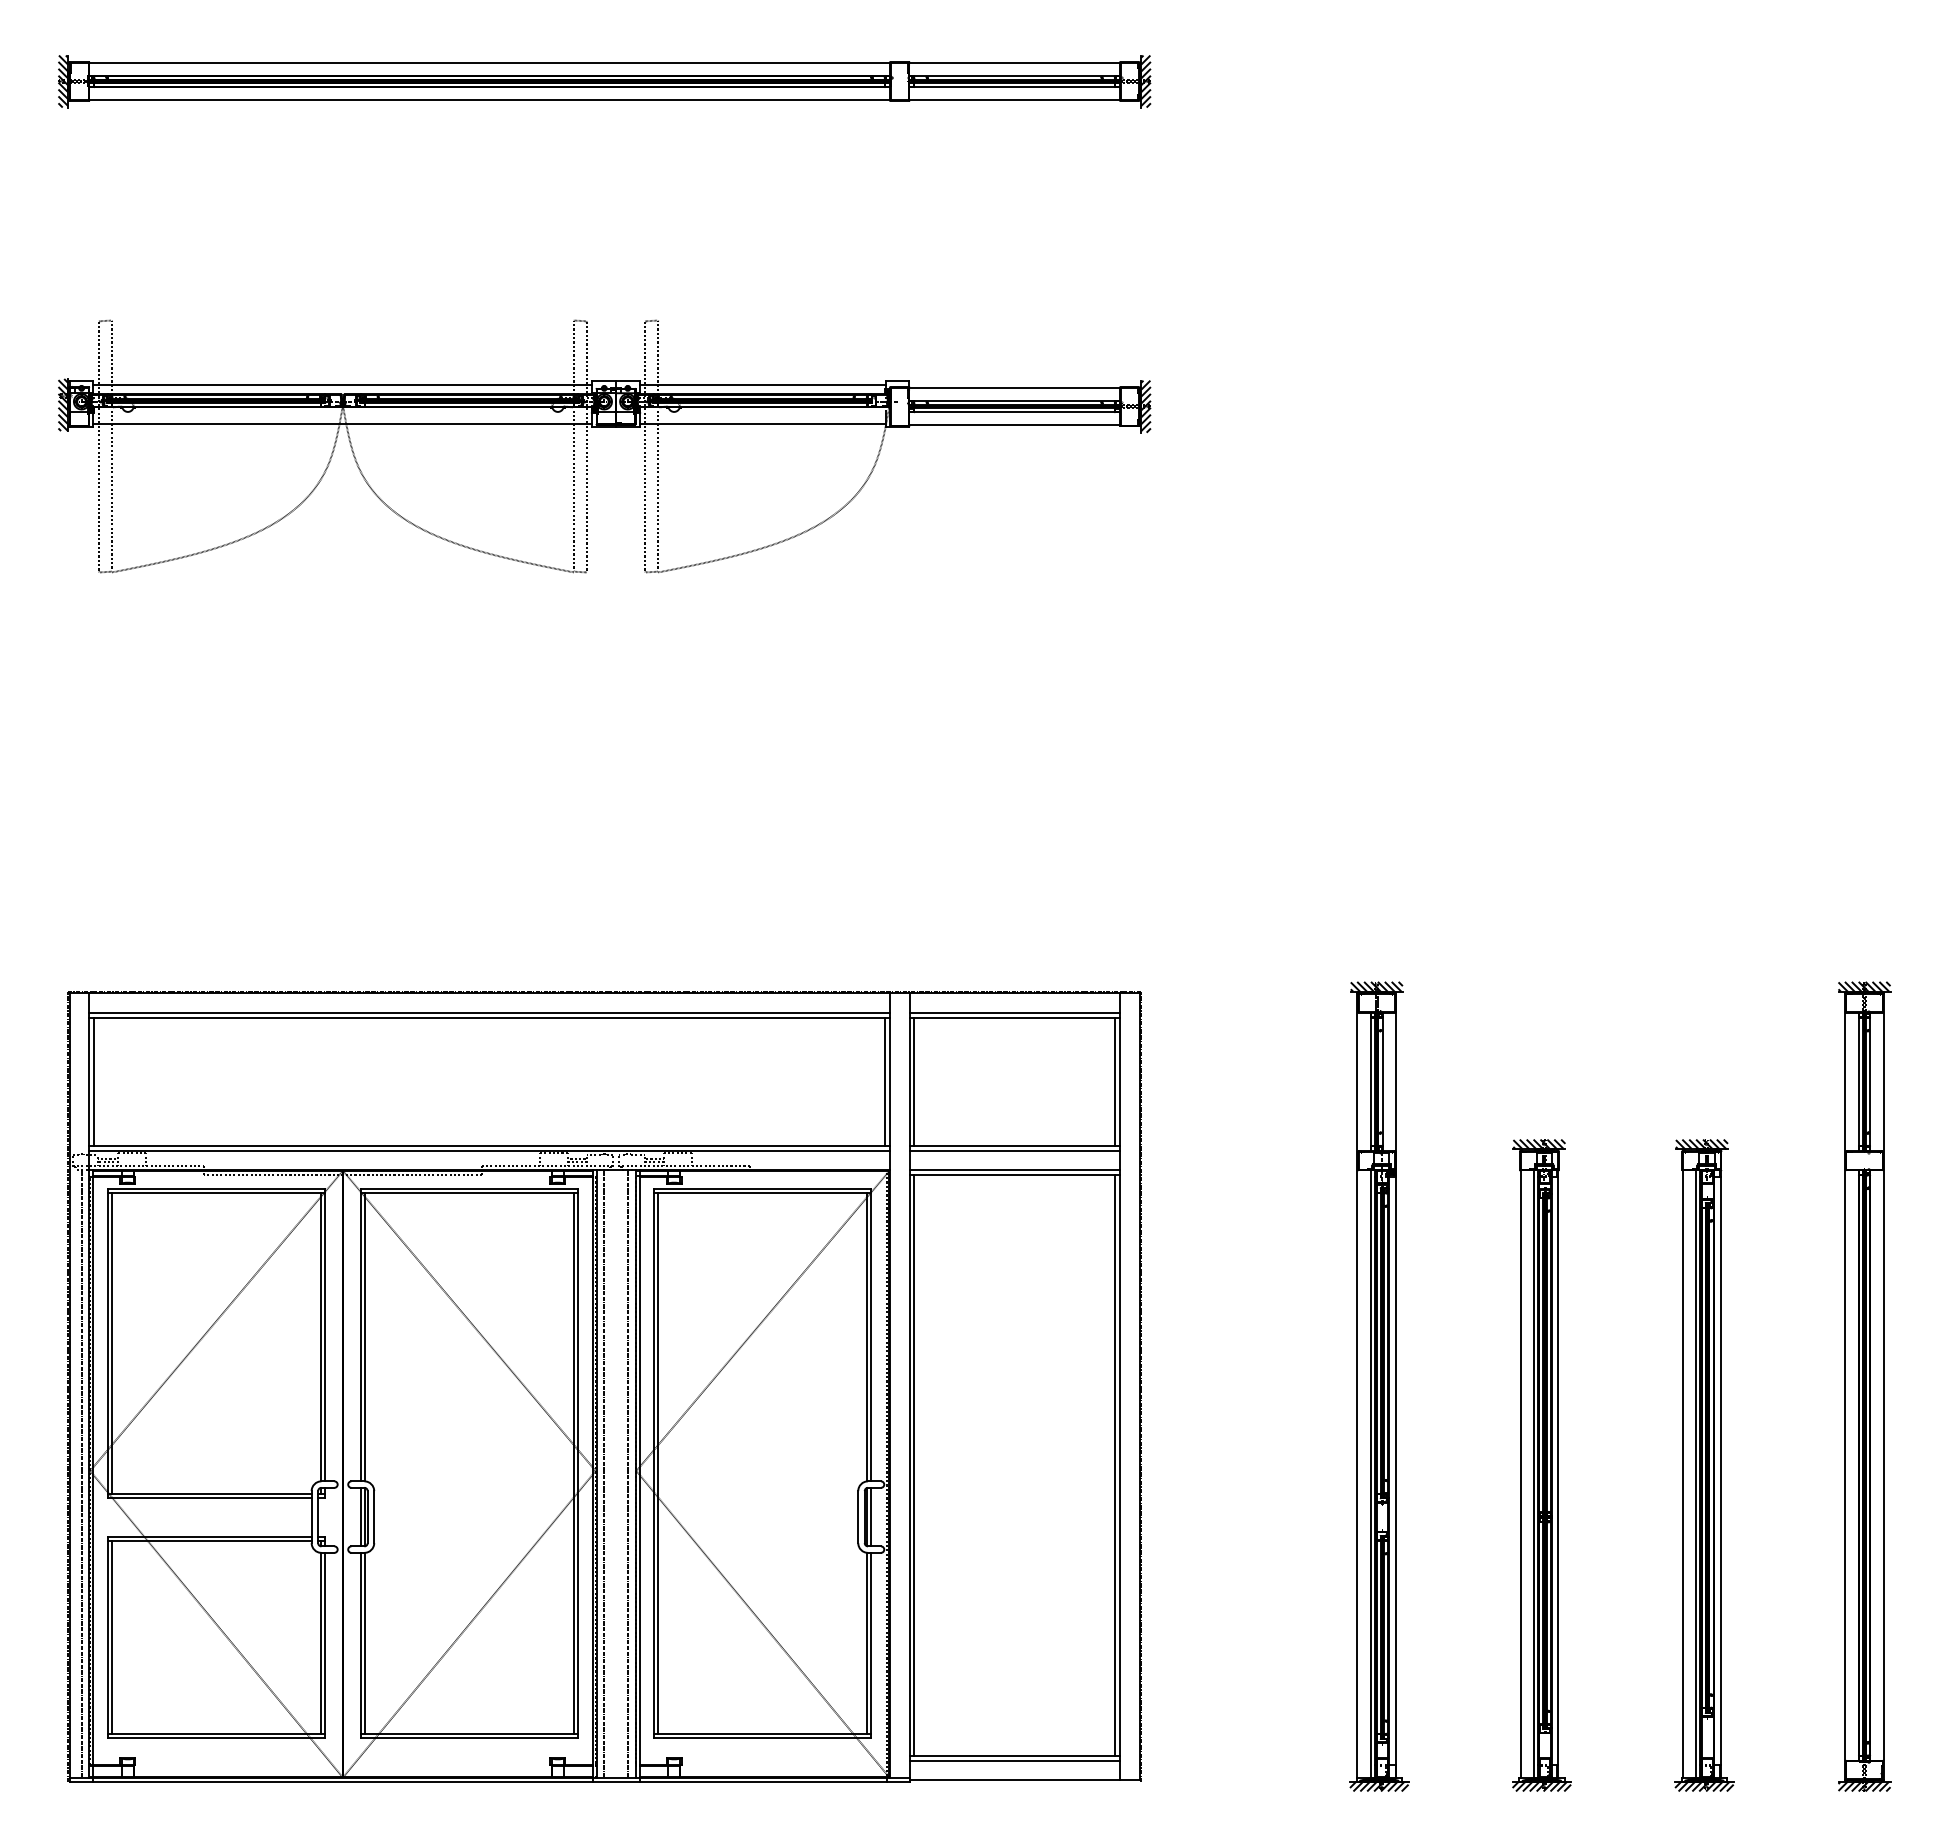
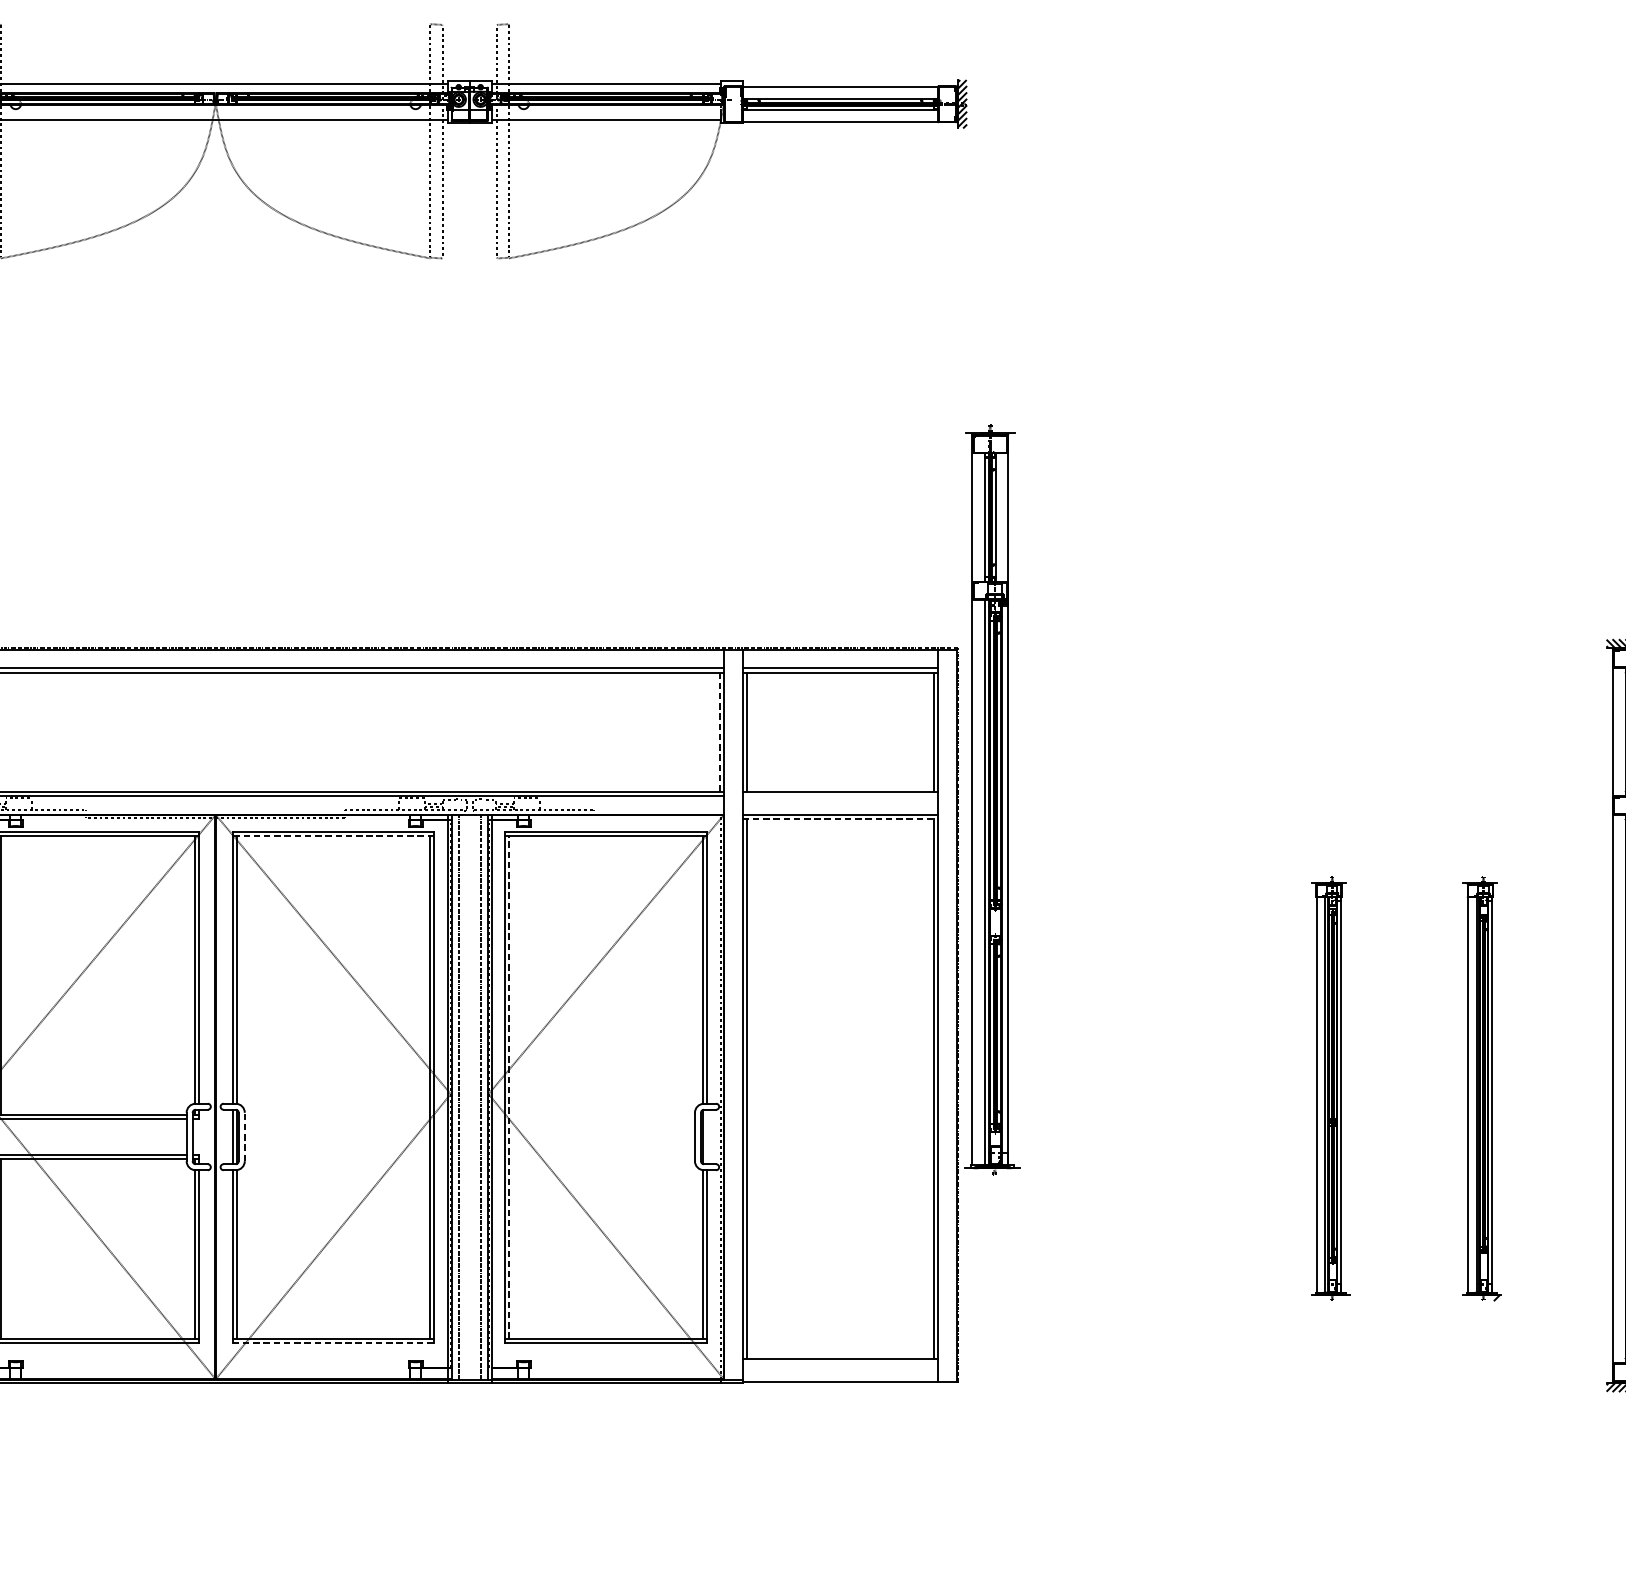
line: (885, 1082) -> (720, 732), solid -> dashed
line: (1014, 1150) -> (840, 796), removed
line: (1015, 1175) -> (841, 819), solid -> dashed
line: (469, 1193) -> (333, 836), solid -> dashed
part: (1379, 1386) -> (992, 800), moved
line: (658, 1463) -> (509, 1087), solid -> dashed
part: (1541, 1465) -> (1330, 1088), size x0.7
part: (1704, 1465) -> (1481, 1088), size x0.7
line: (374, 1516) -> (245, 1136), solid -> dashed
line: (871, 1516) -> (707, 1136), removed
line: (470, 1738) -> (334, 1342), solid -> dashed
line: (1014, 1760) -> (840, 1363), removed

